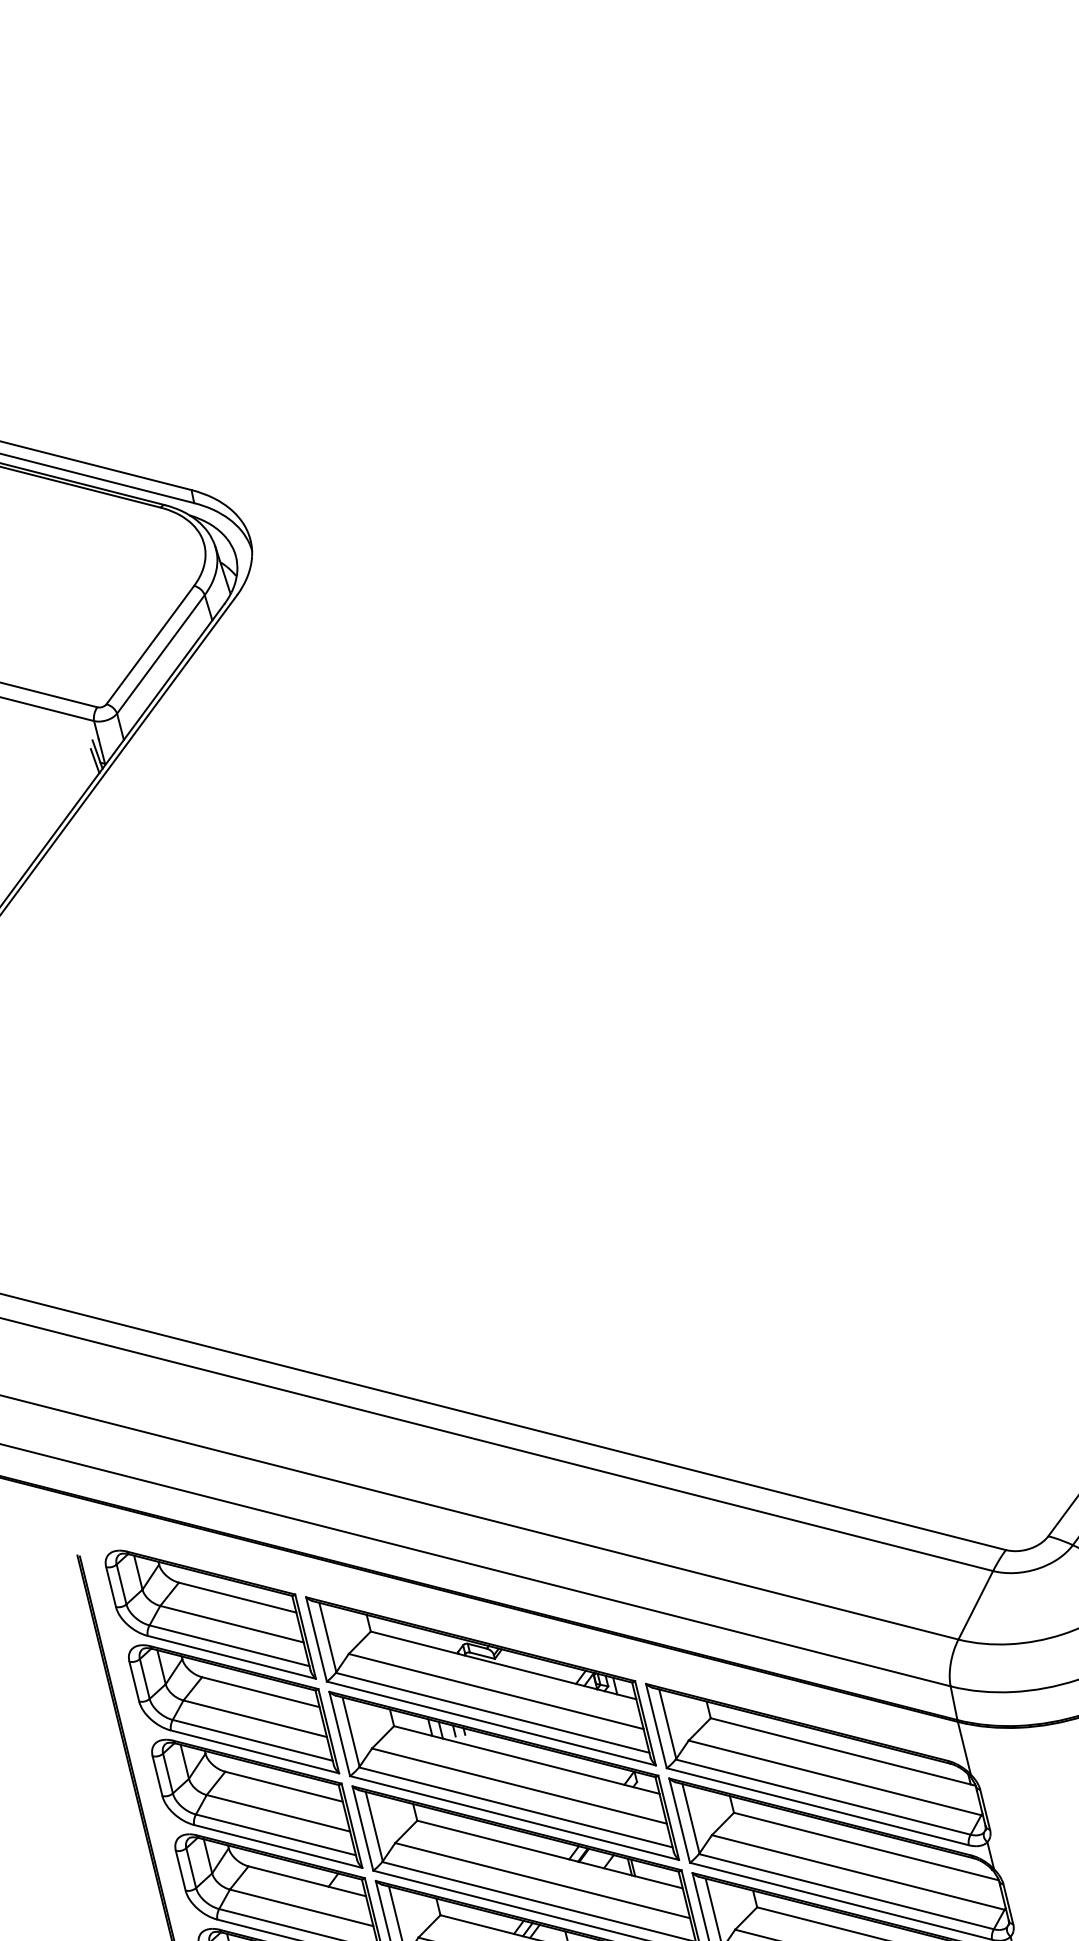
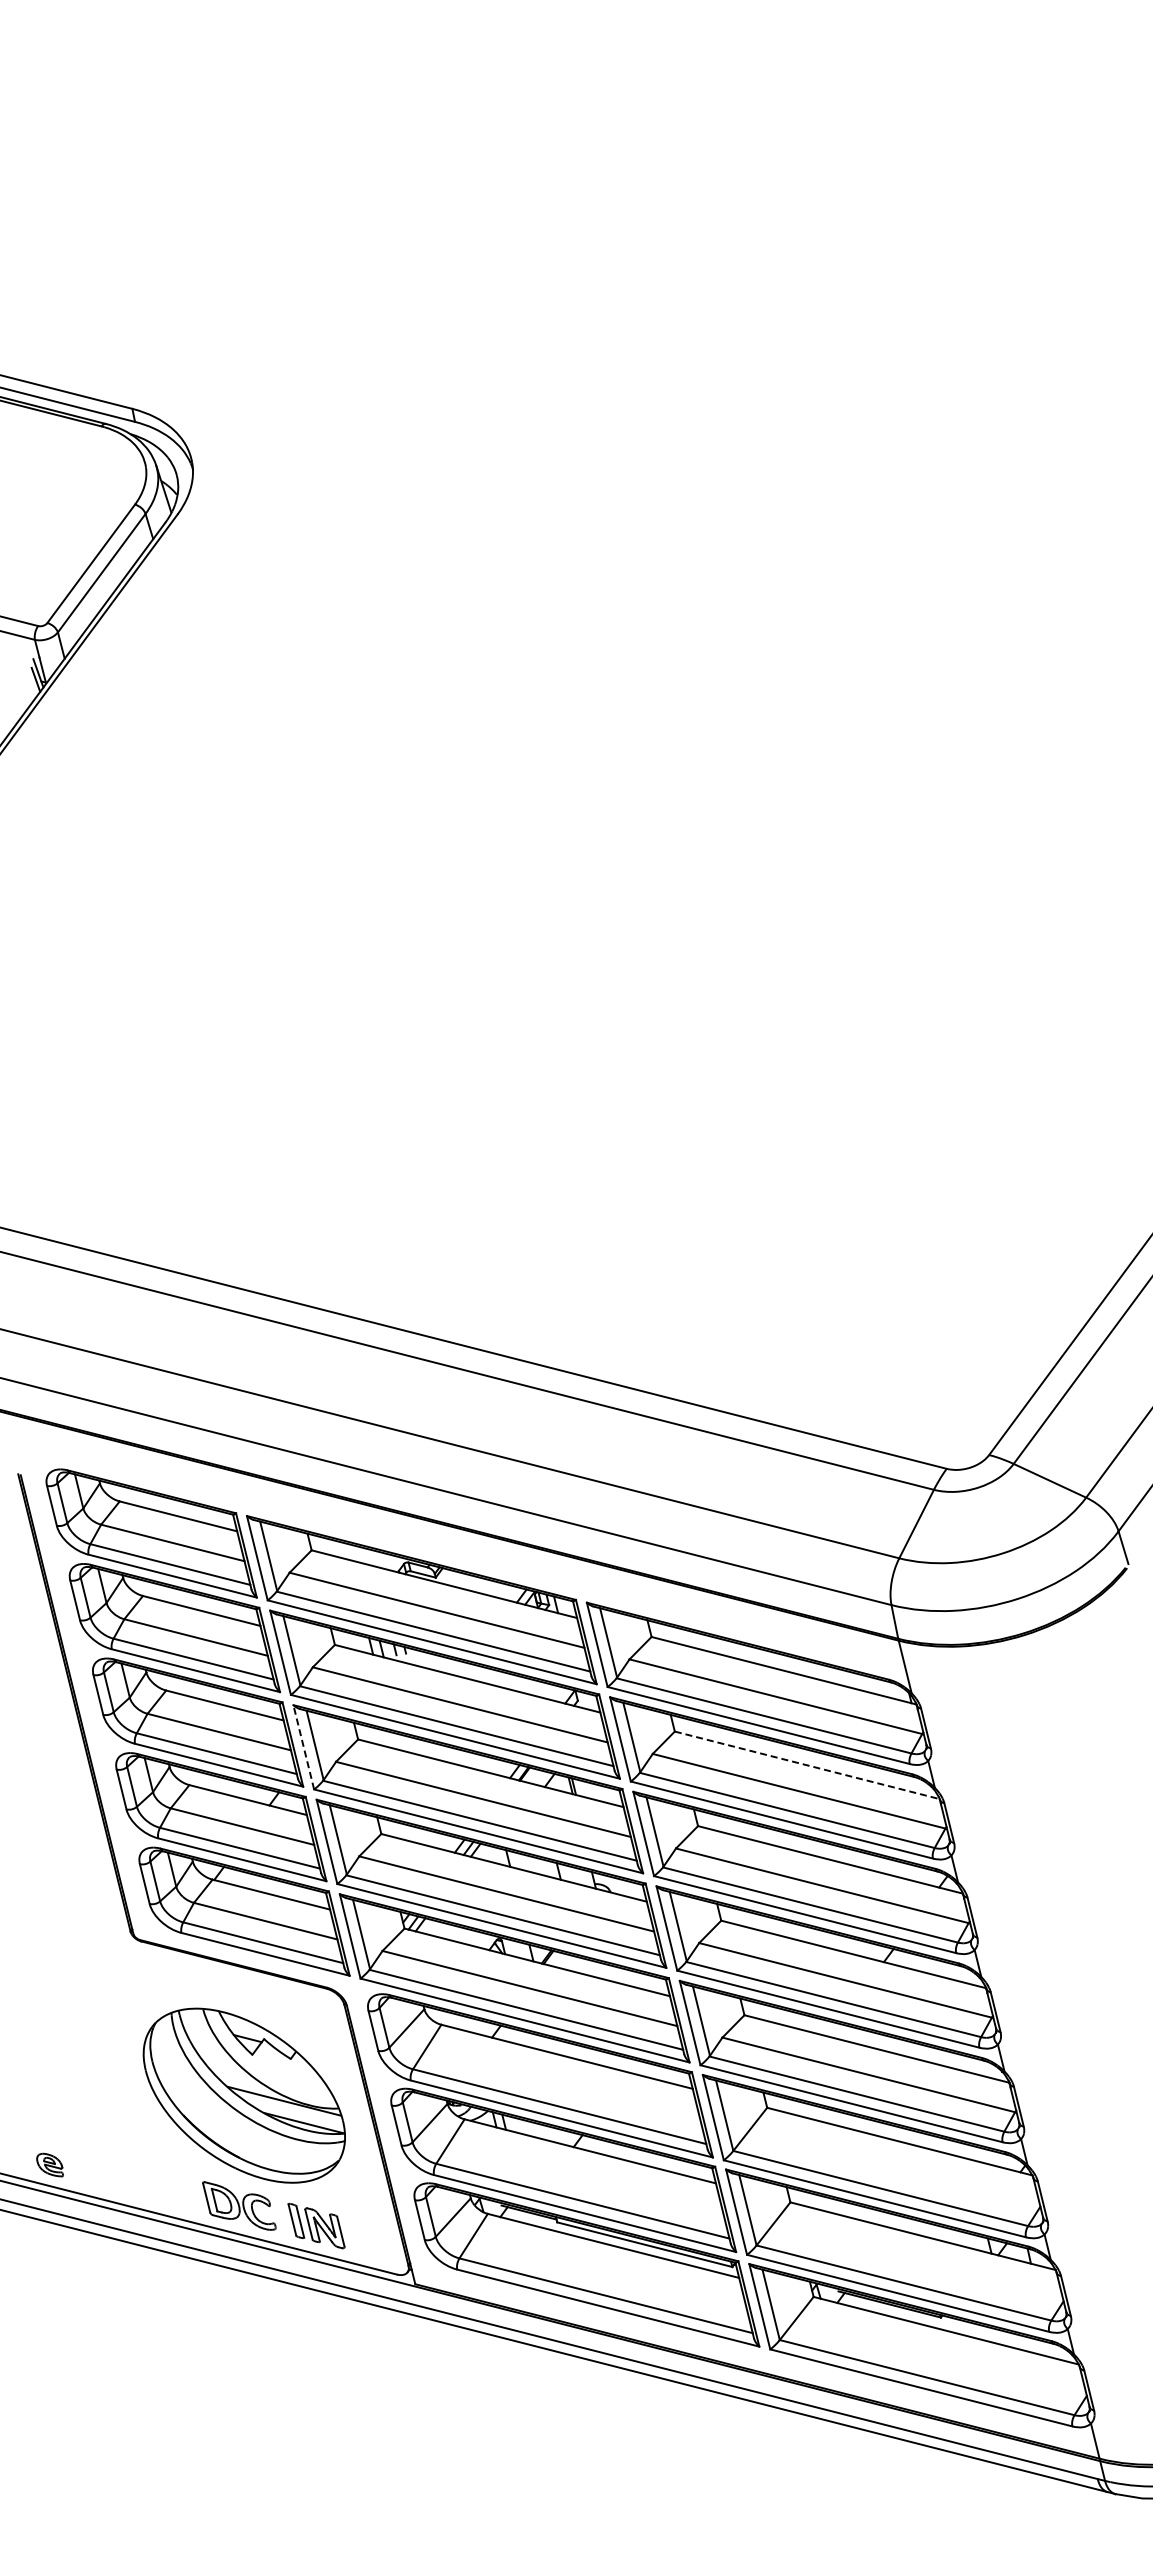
line: (362, 1827) -> (303, 1746), solid -> dashed
line: (866, 1846) -> (807, 1765), solid -> dashed

